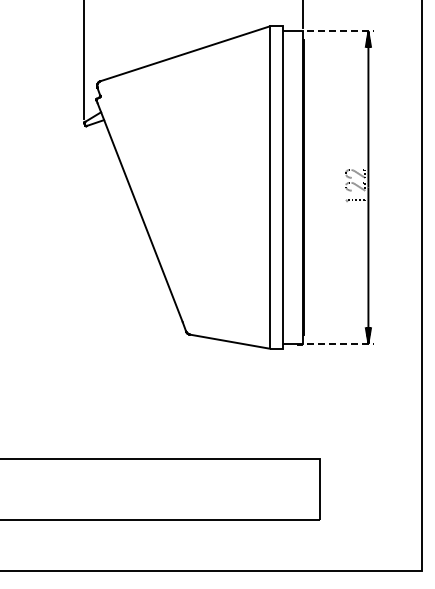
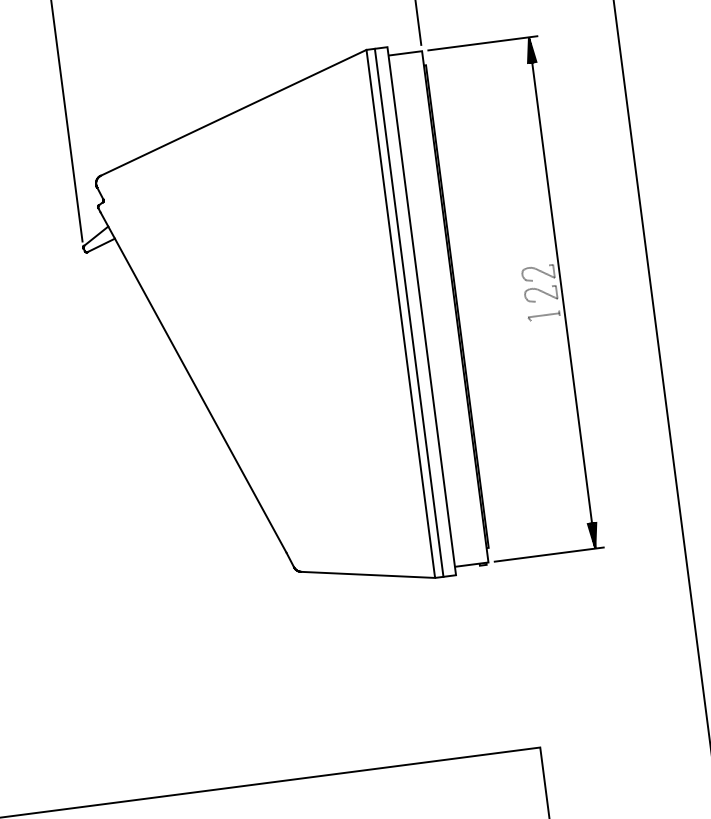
line: (340, 31) -> (483, 43), dashed -> solid
line: (275, 187) -> (409, 312), added
line: (340, 343) -> (549, 554), dashed -> solid

